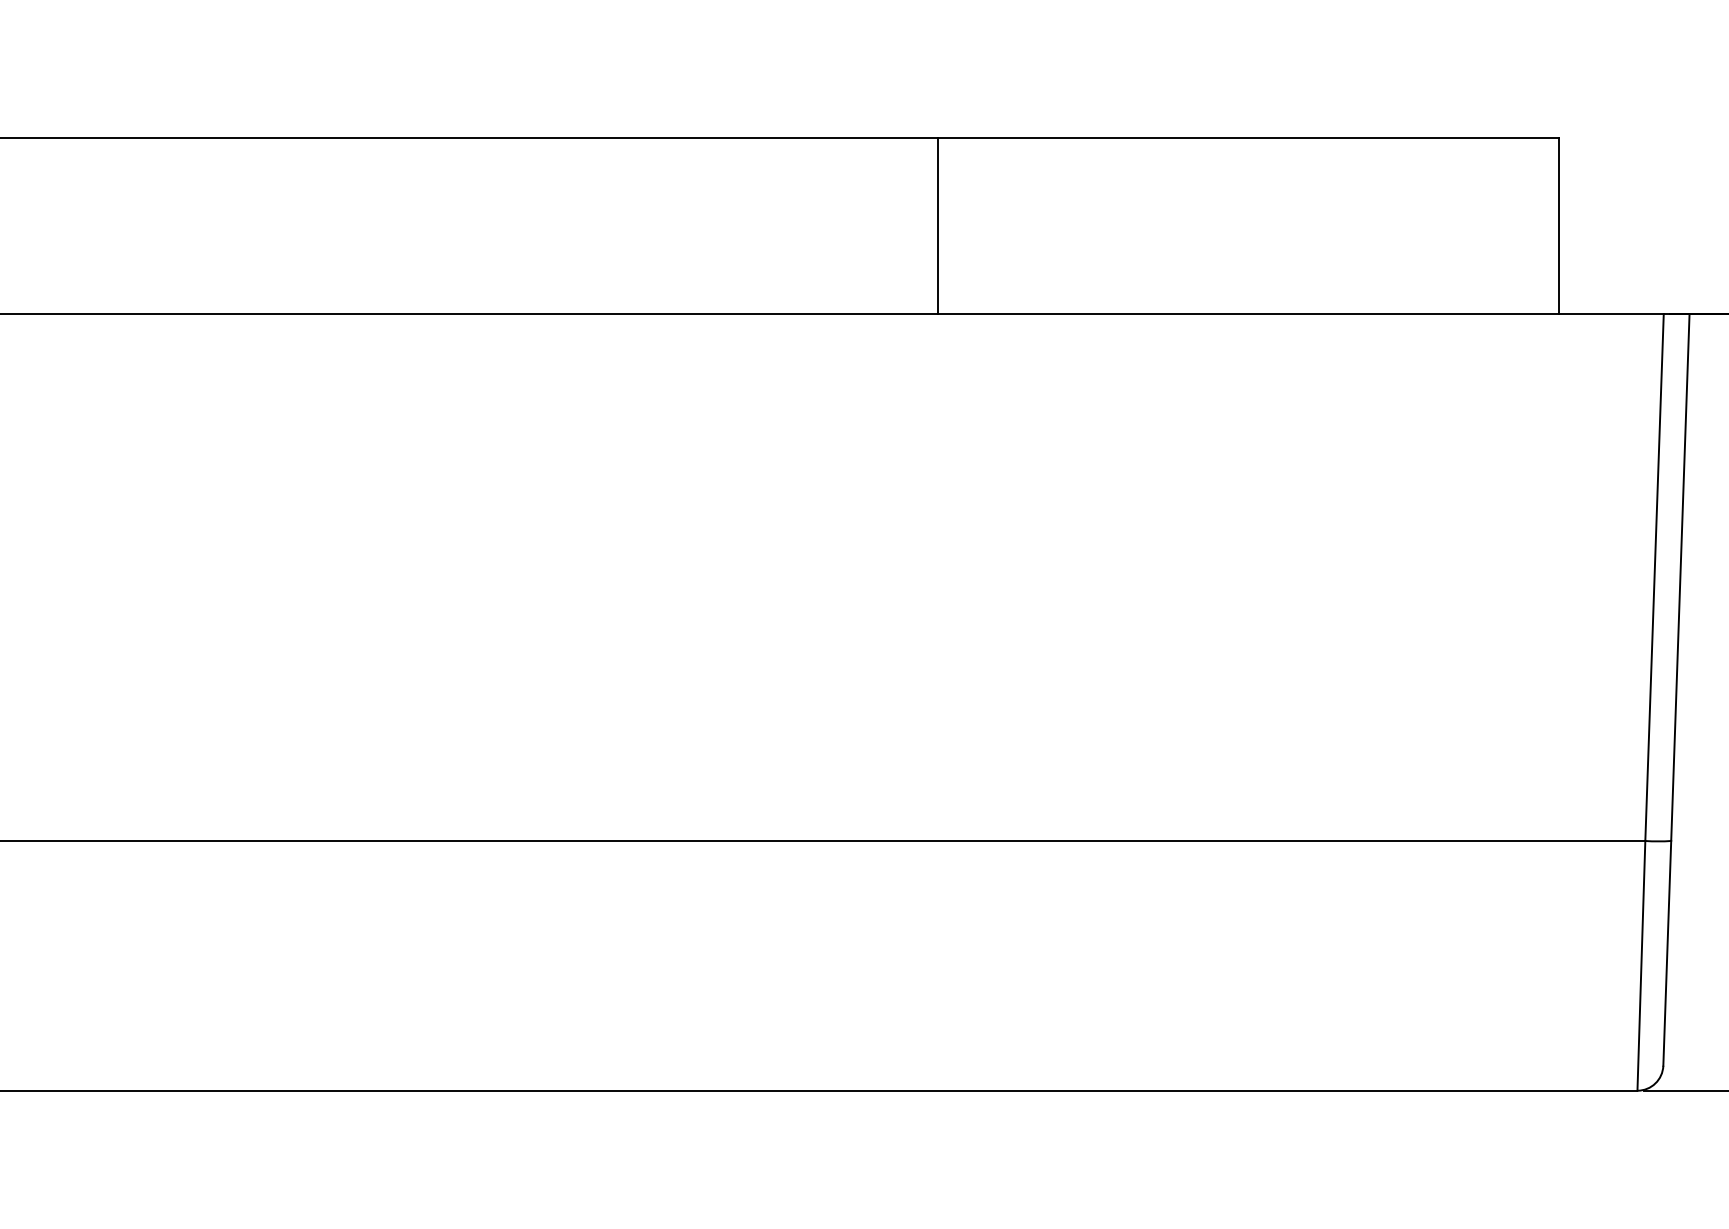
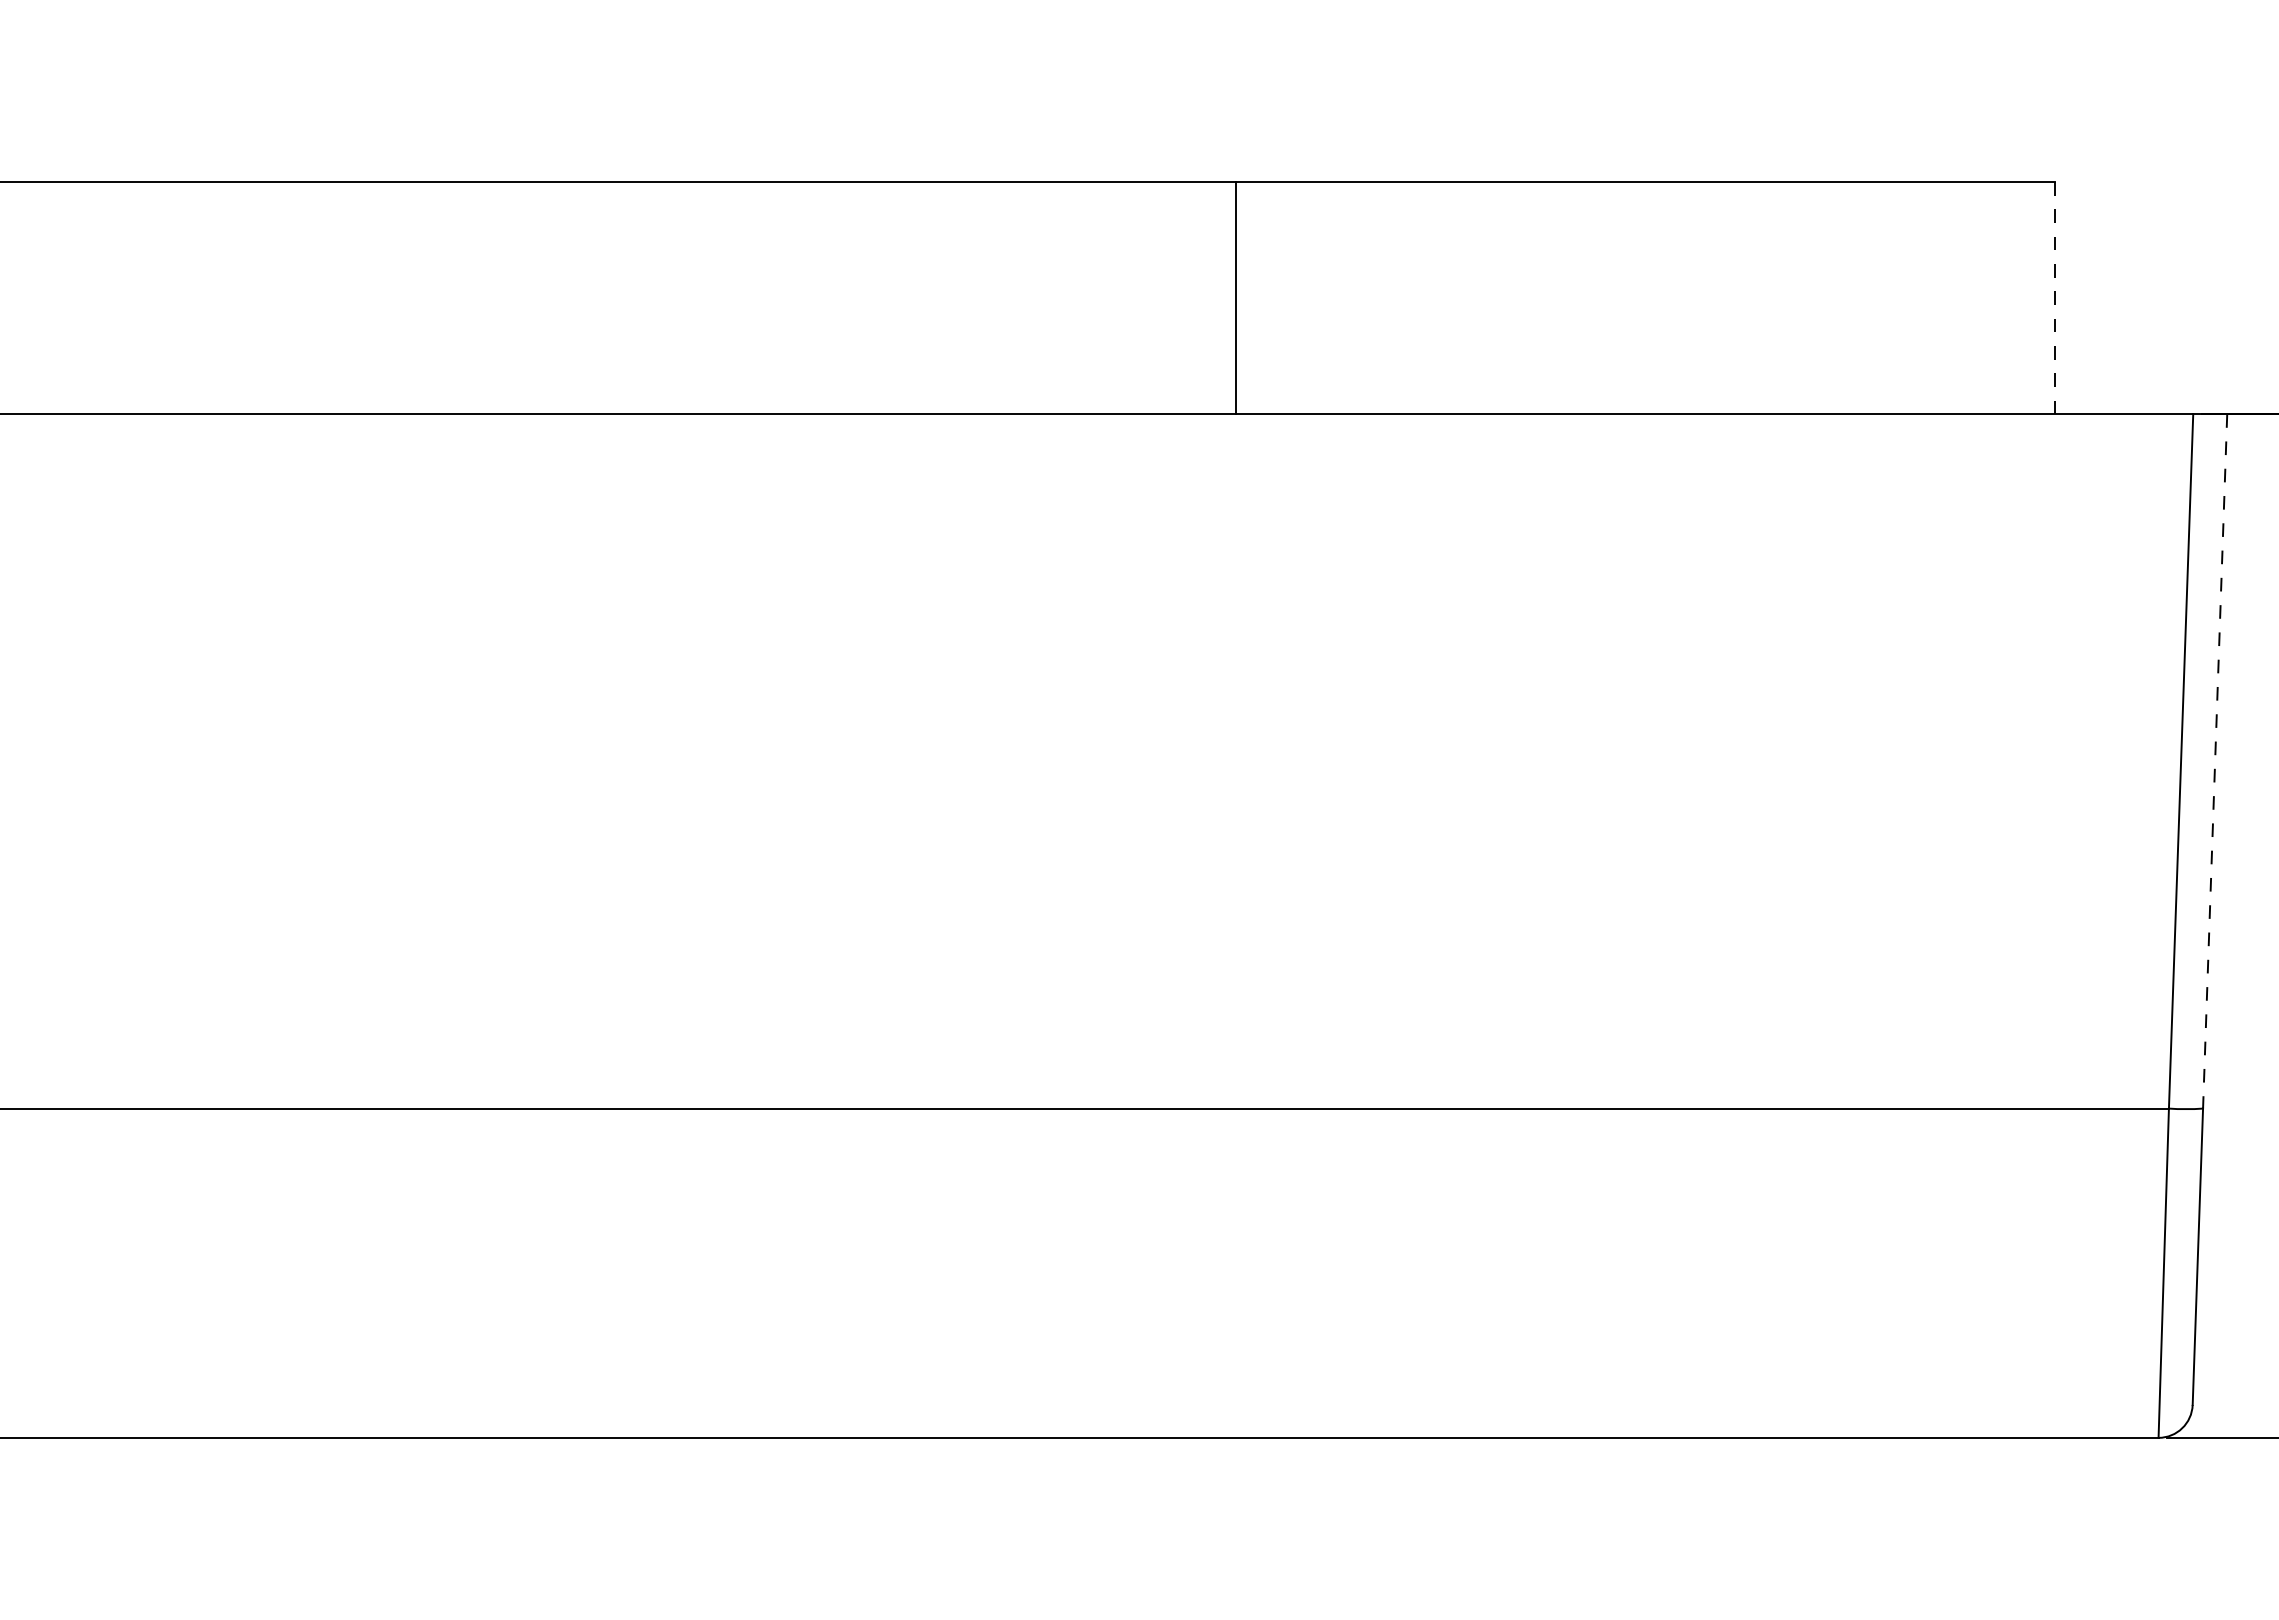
line: (1559, 226) -> (2055, 298), solid -> dashed
line: (1680, 577) -> (2215, 761), solid -> dashed

